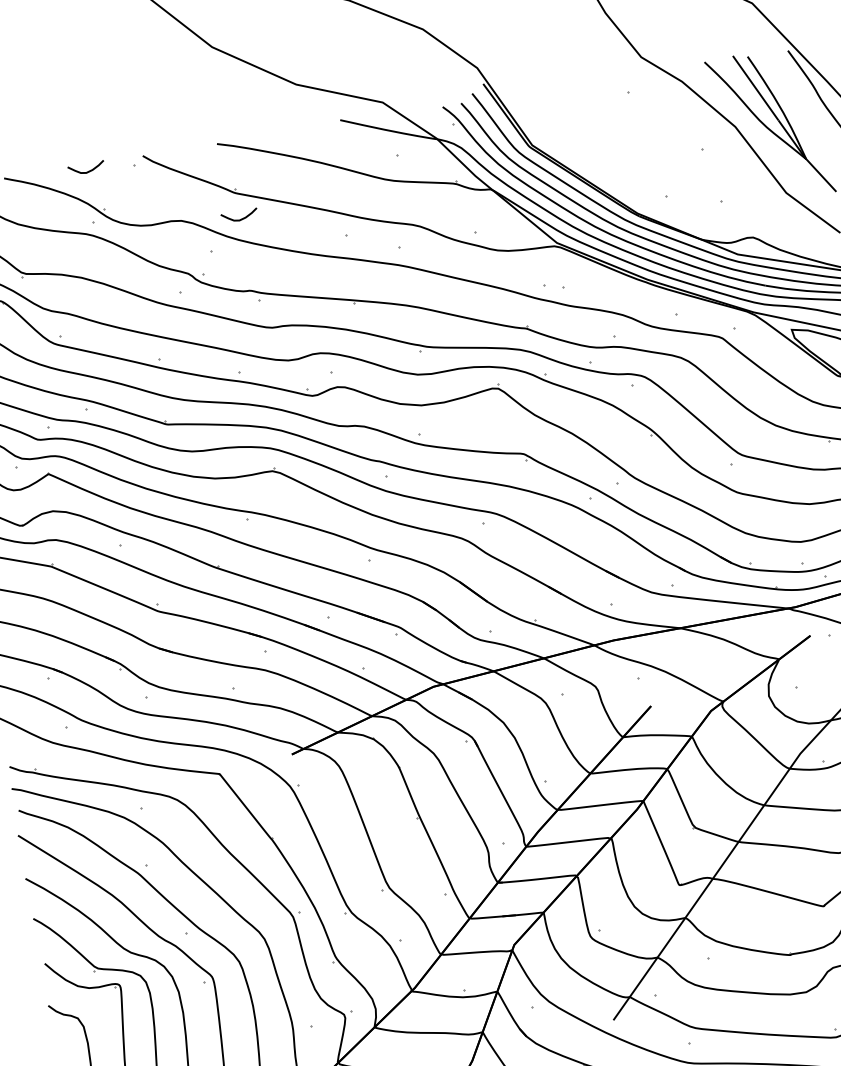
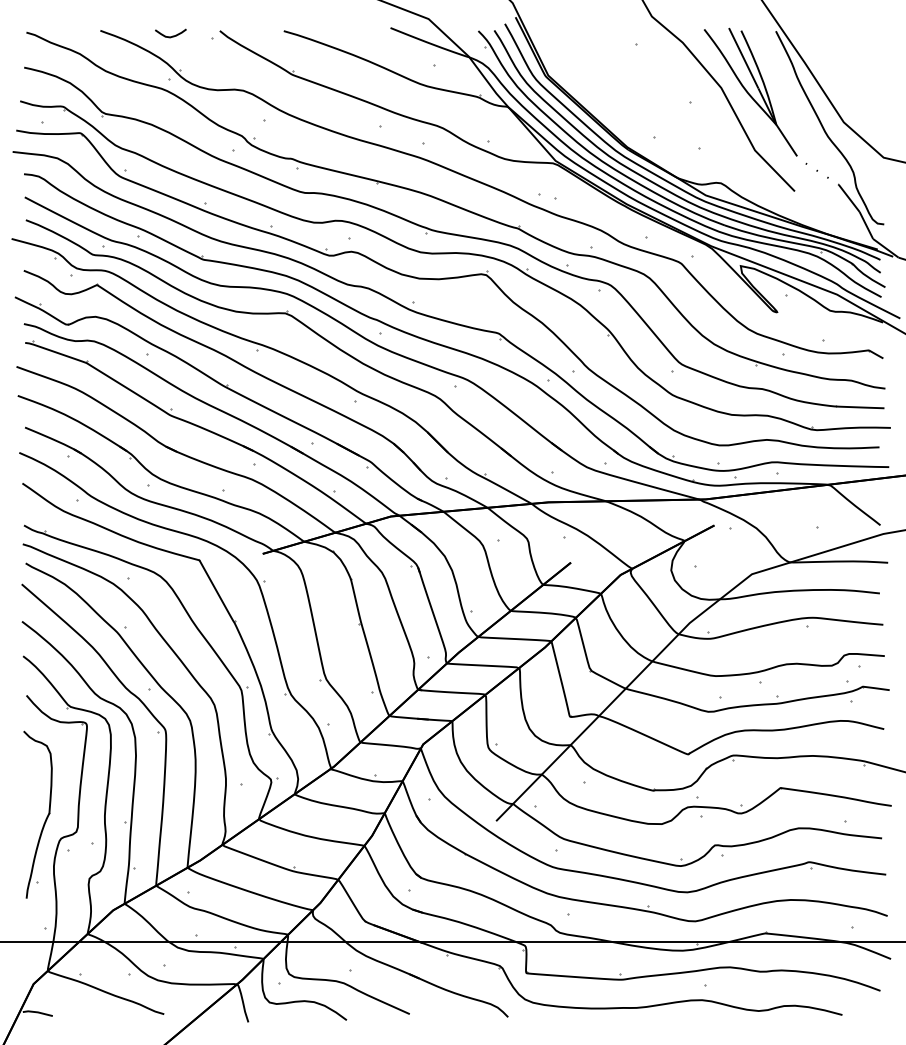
curve: (241, 217) -> (294, 96), removed

